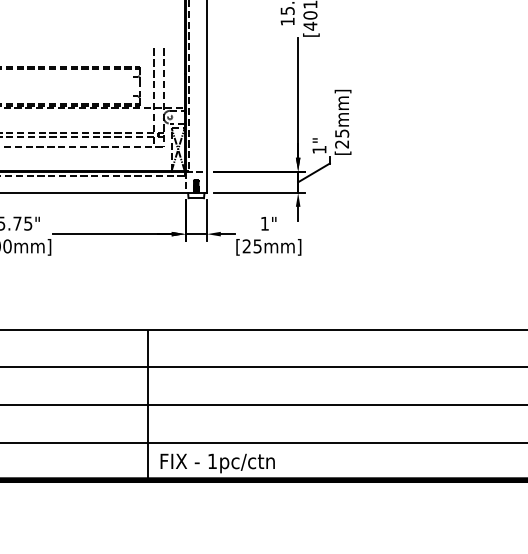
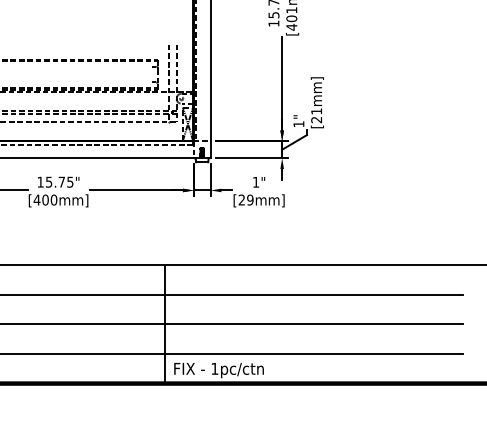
text: (341, 133) -> (316, 111), [25mm] -> [21mm]
text: (257, 245) -> (250, 199), [25mm] -> [29mm]

